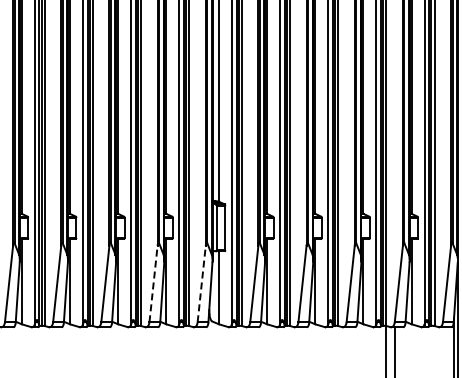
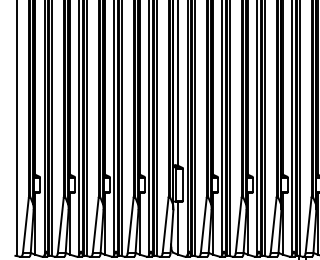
line: (153, 283) -> (130, 225), dashed -> solid
line: (201, 283) -> (165, 225), dashed -> solid

